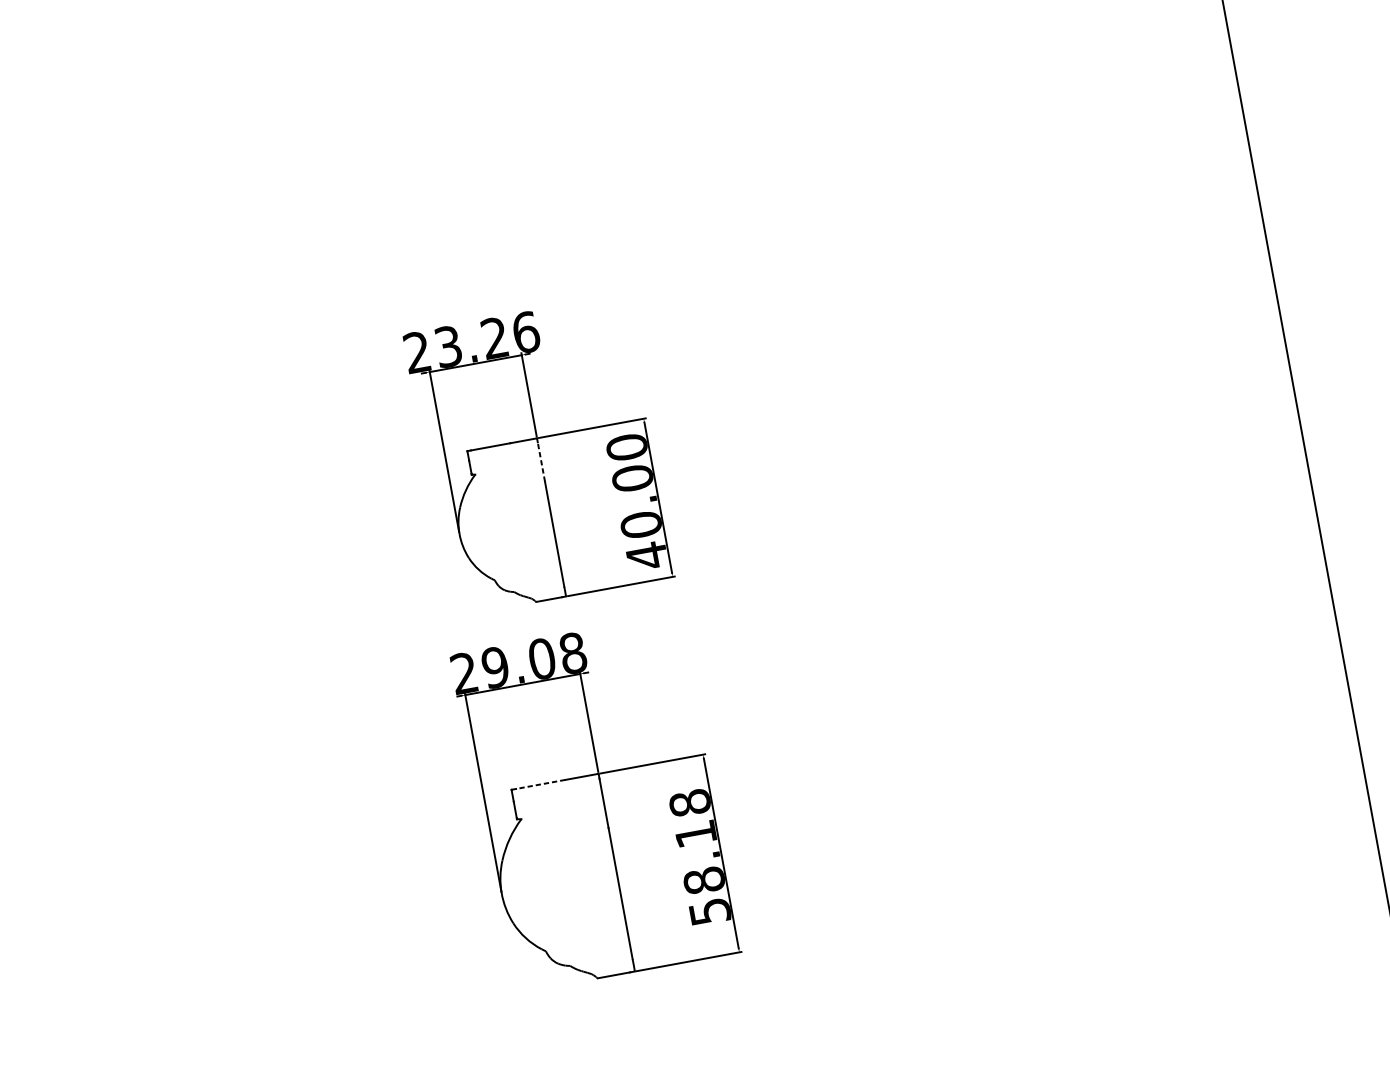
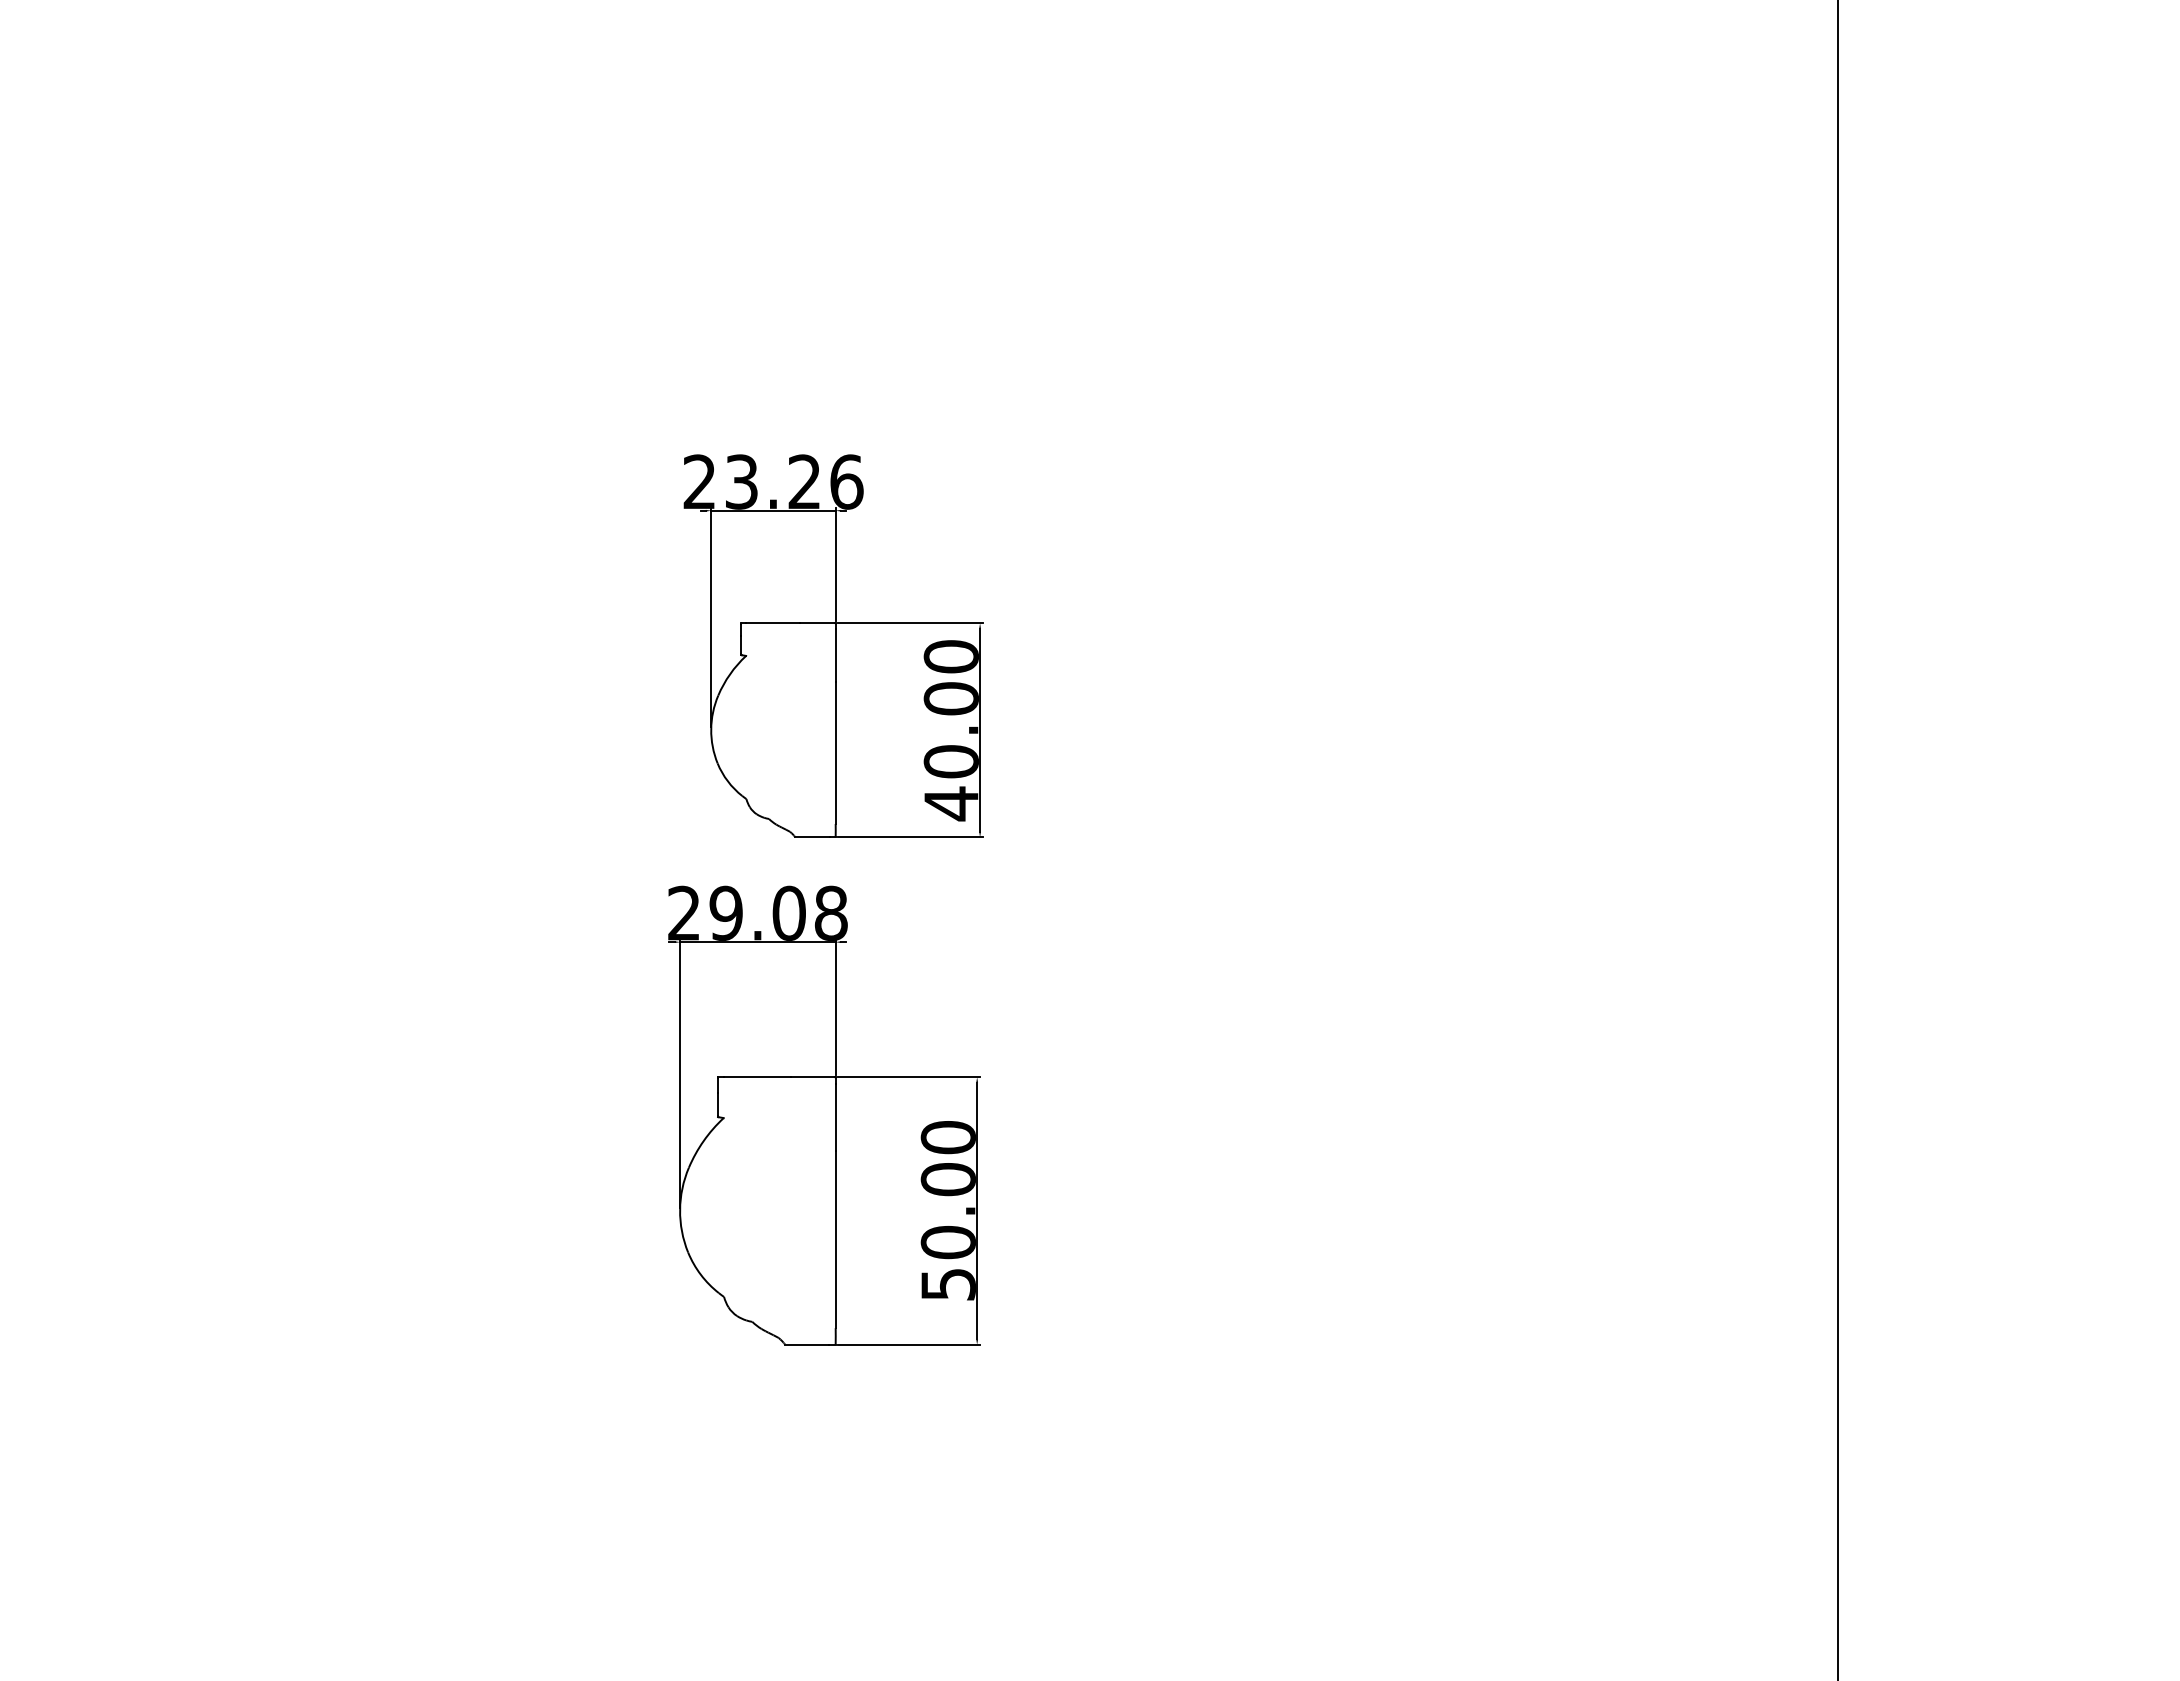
line: (541, 462) -> (835, 655), dashed -> solid
line: (540, 784) -> (756, 1077), dashed -> solid
text: (696, 842) -> (947, 1190), 58.18 -> 50.00

